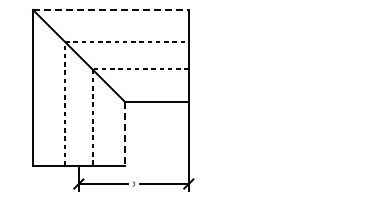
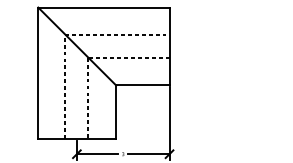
line: (110, 9) -> (103, 7), dashed -> solid
line: (124, 134) -> (115, 112), dashed -> solid

